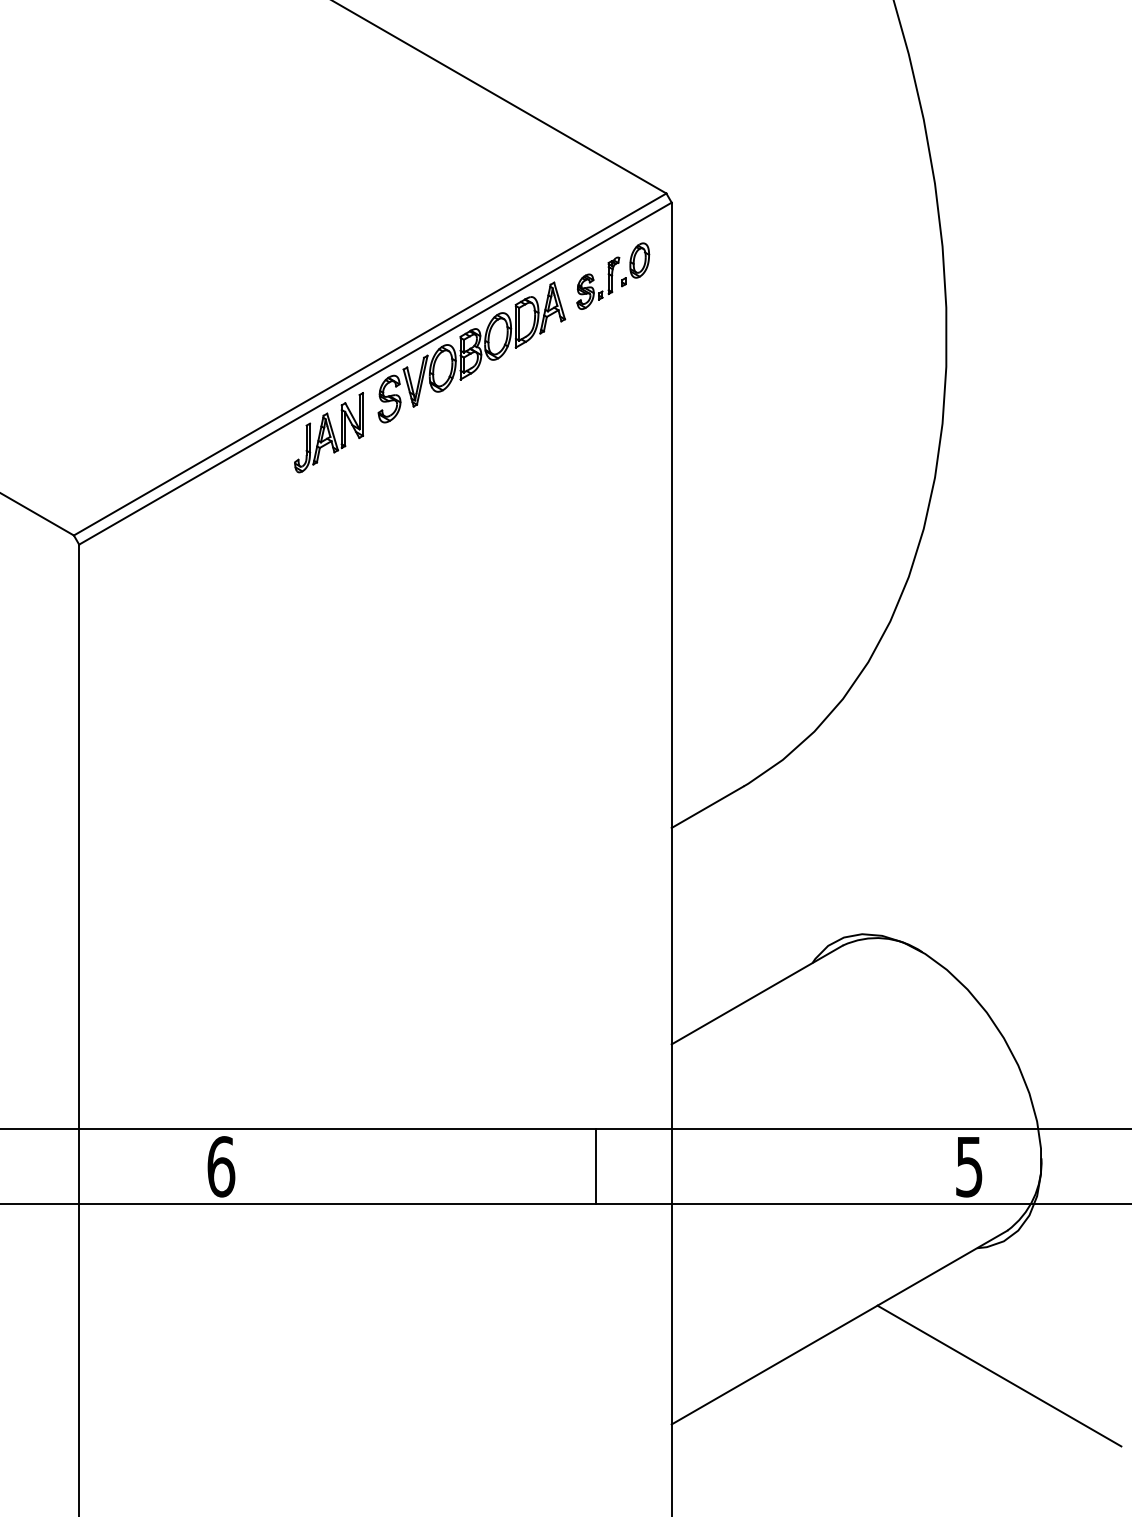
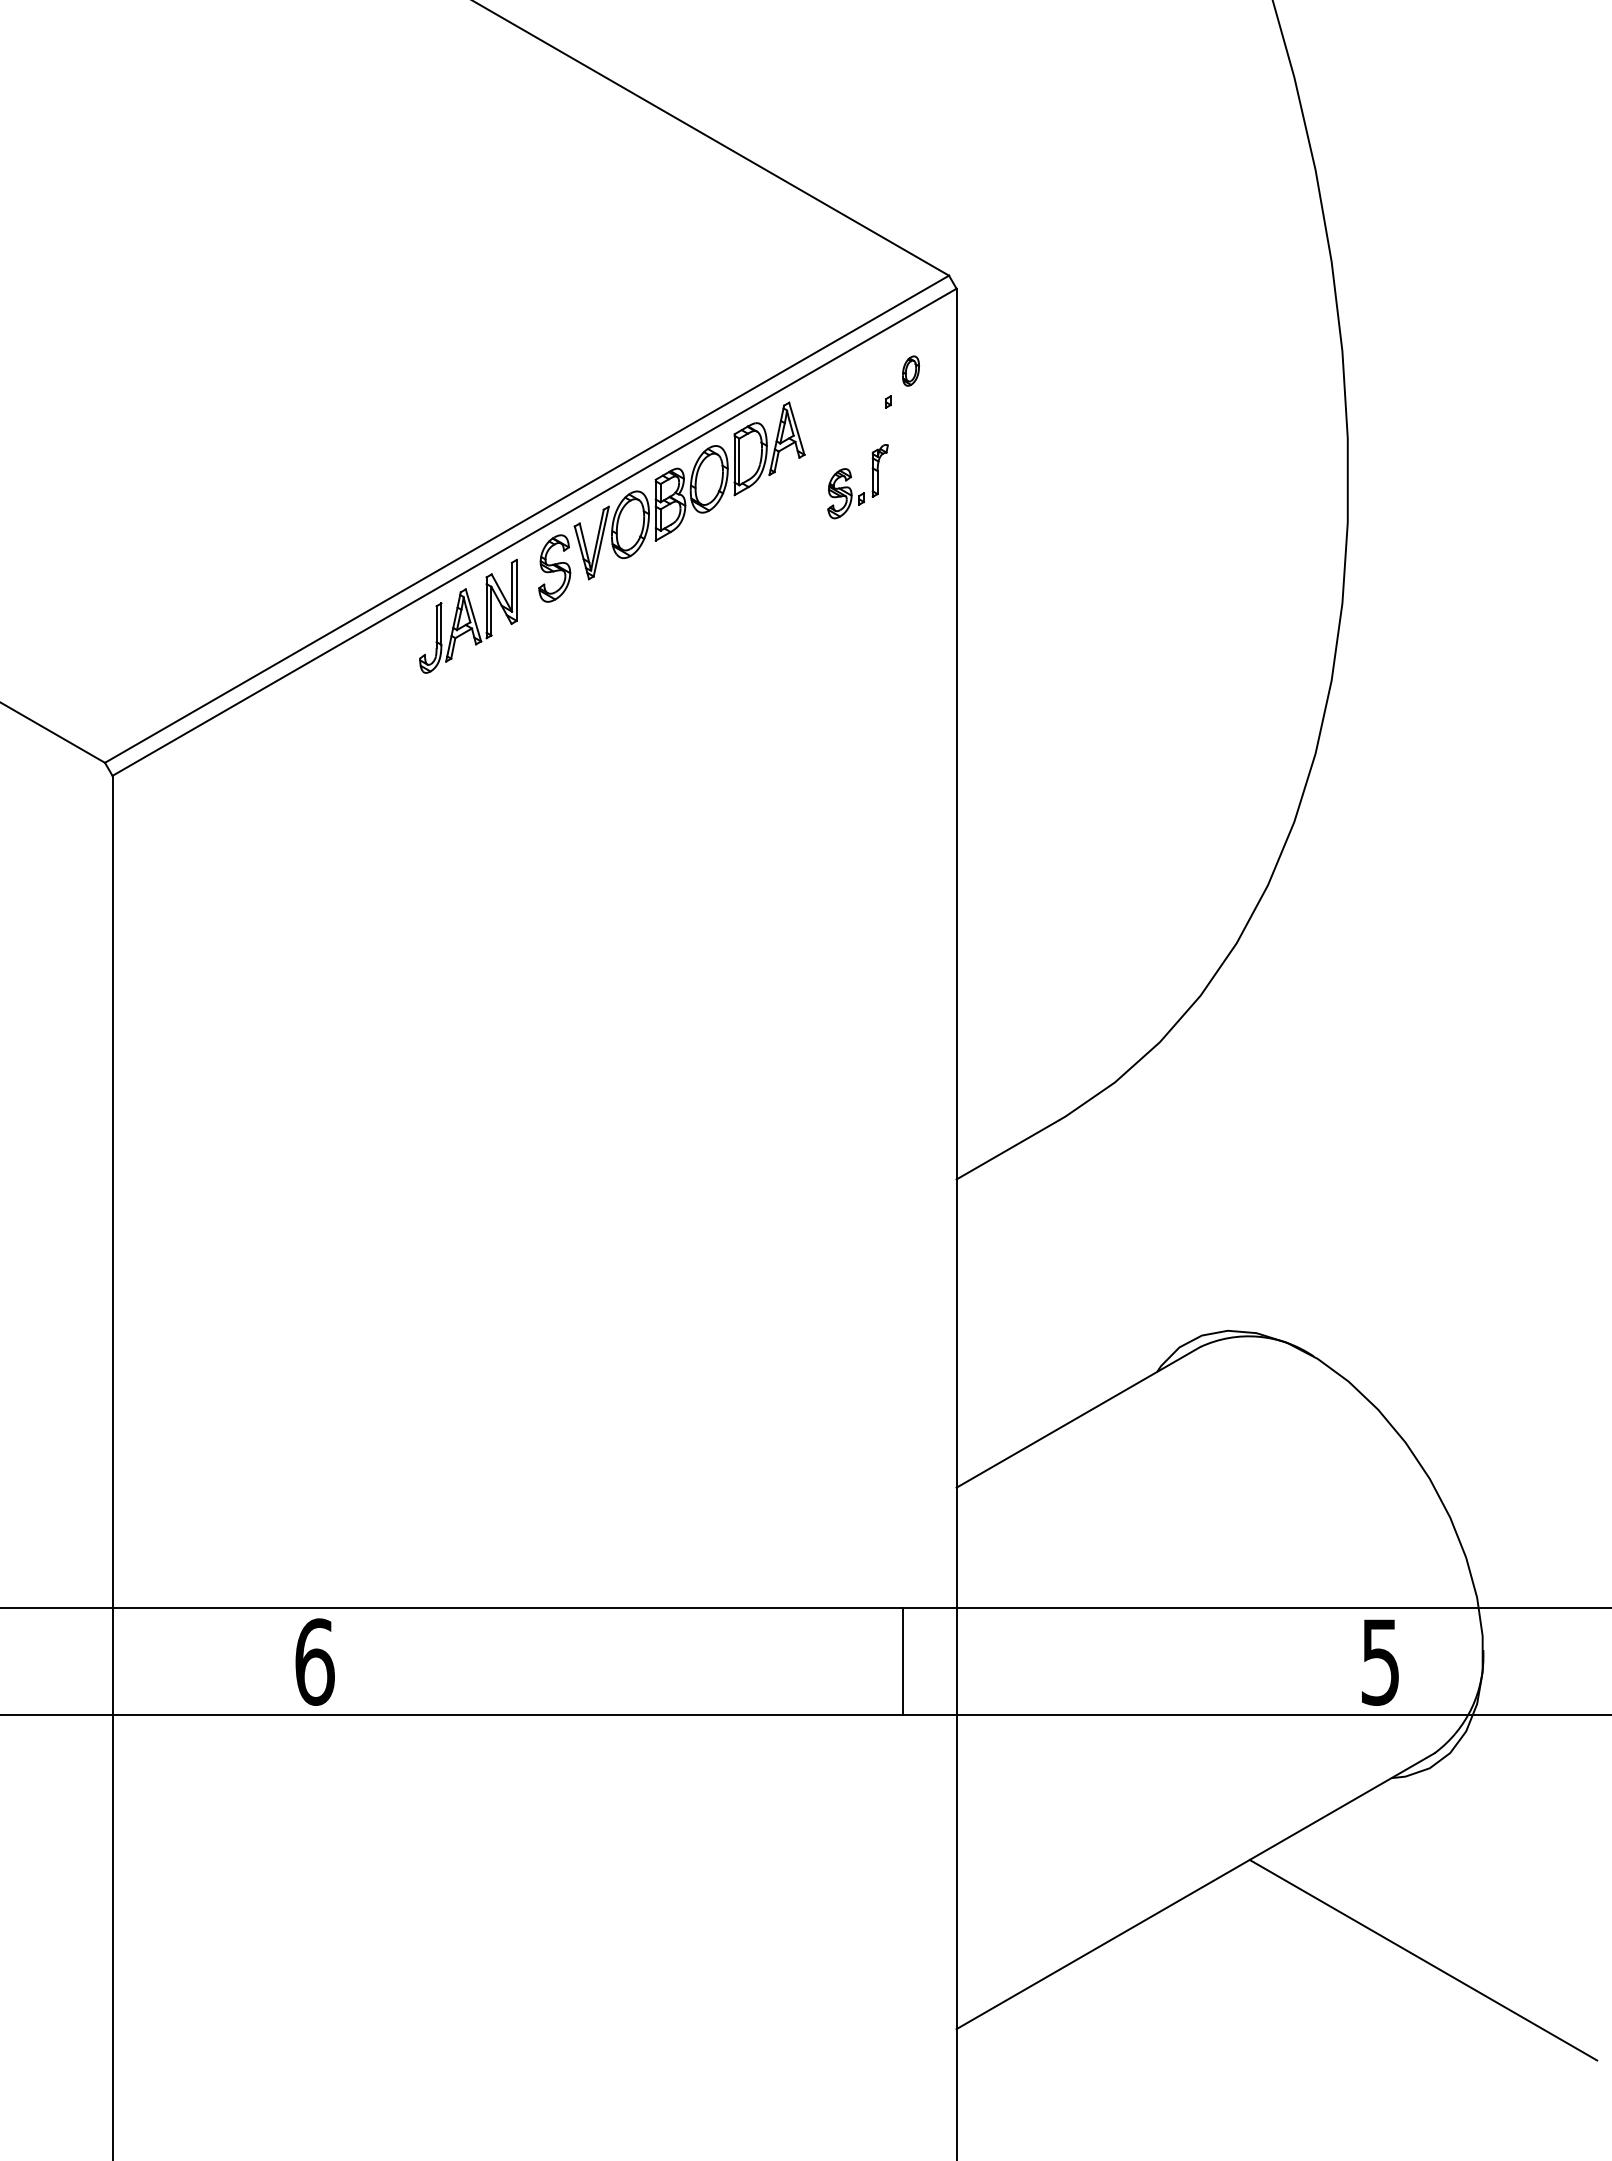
part: (639, 260) -> (910, 370), size x0.6
part: (593, 281) -> (851, 478), moved
line: (595, 1166) -> (902, 1661), moved

